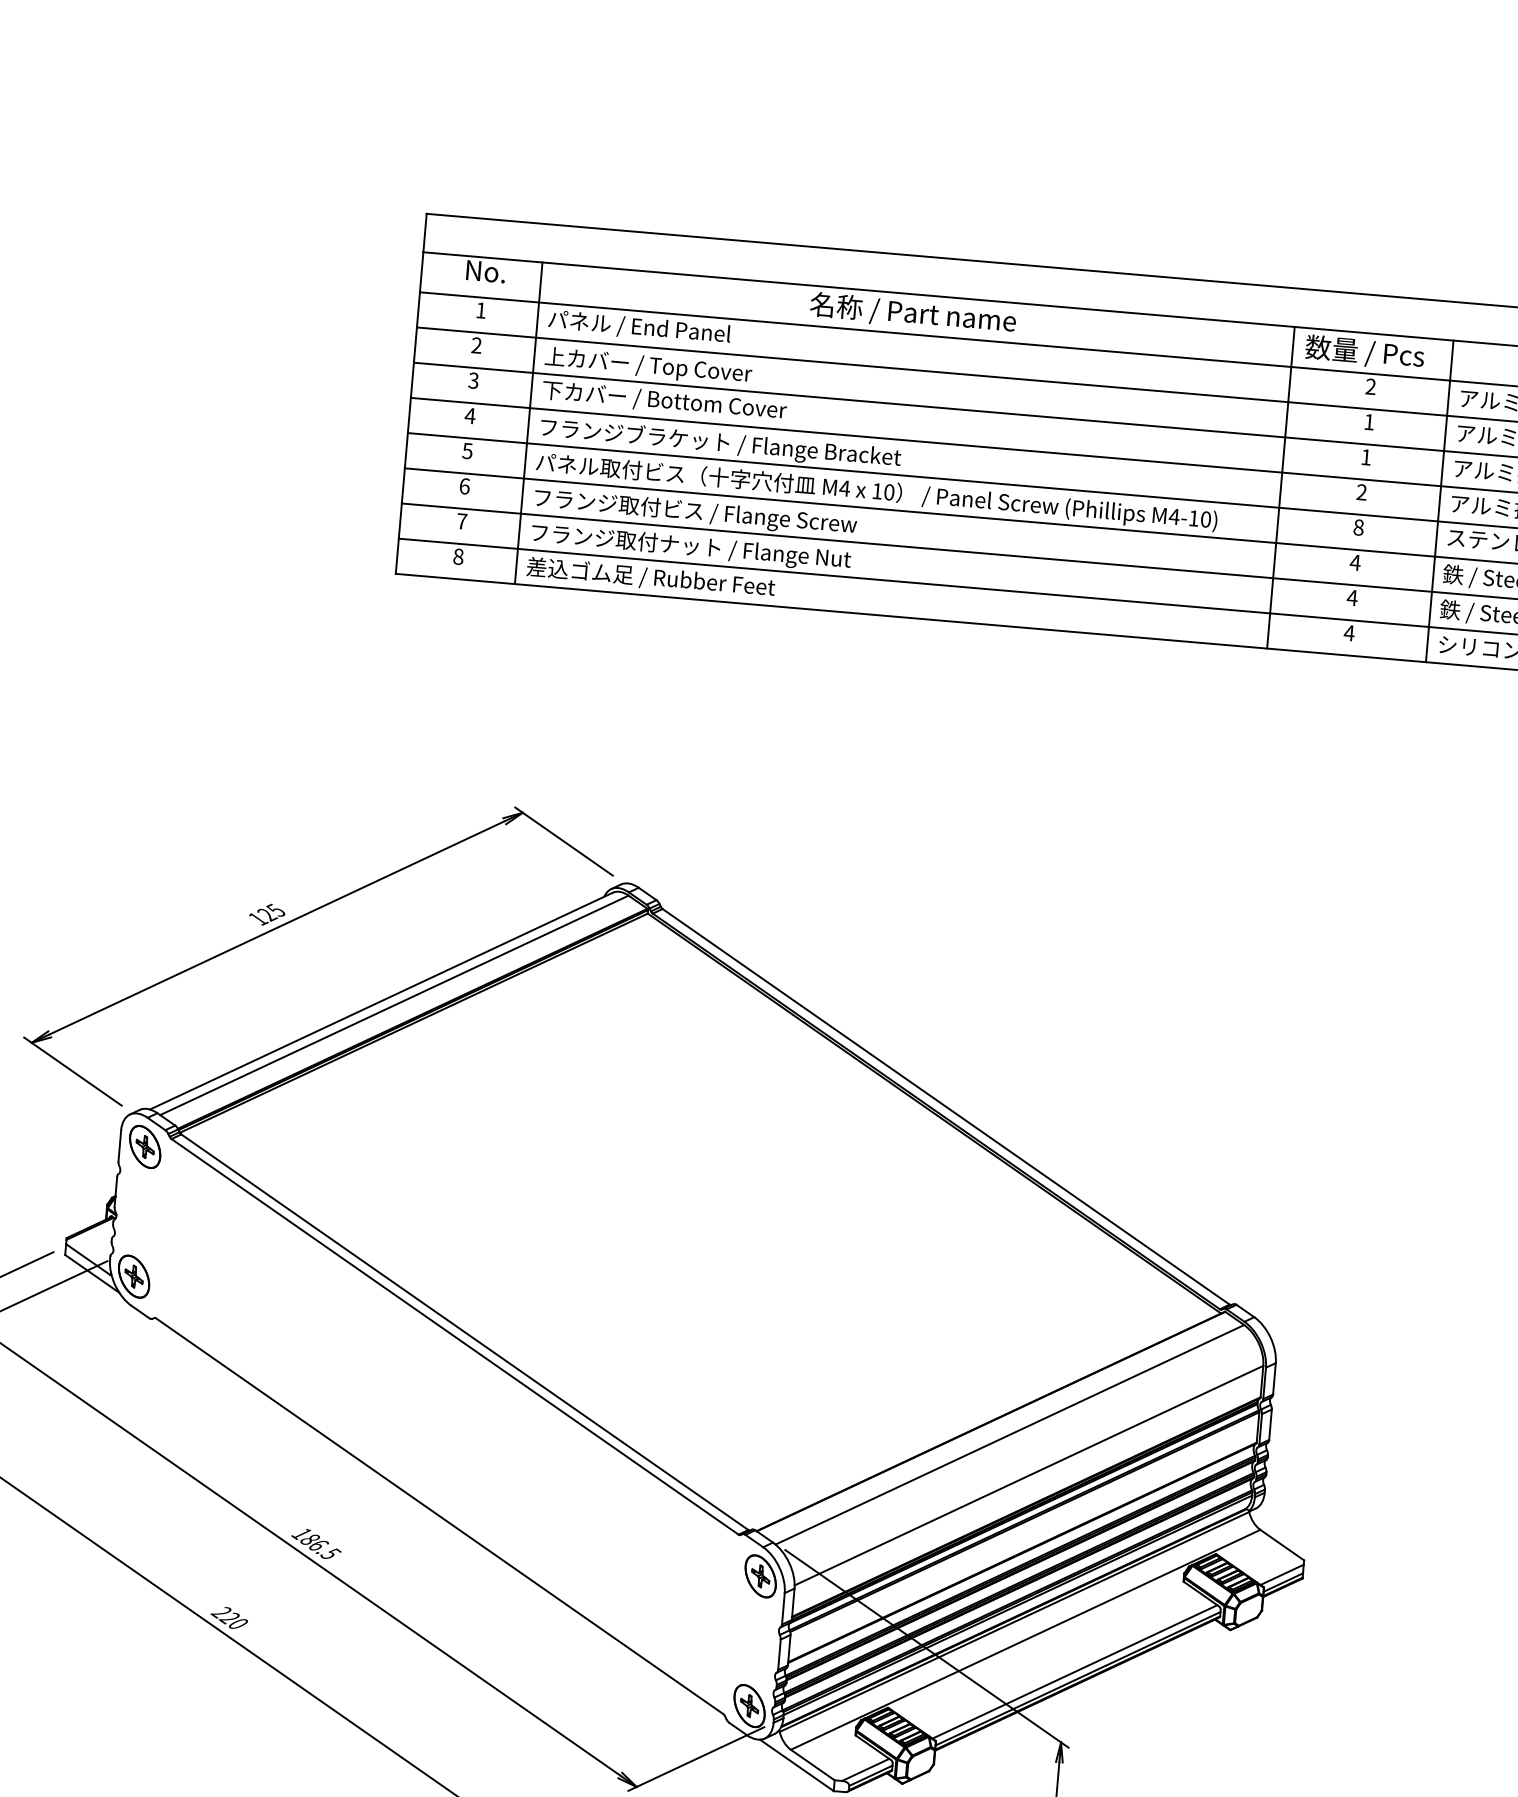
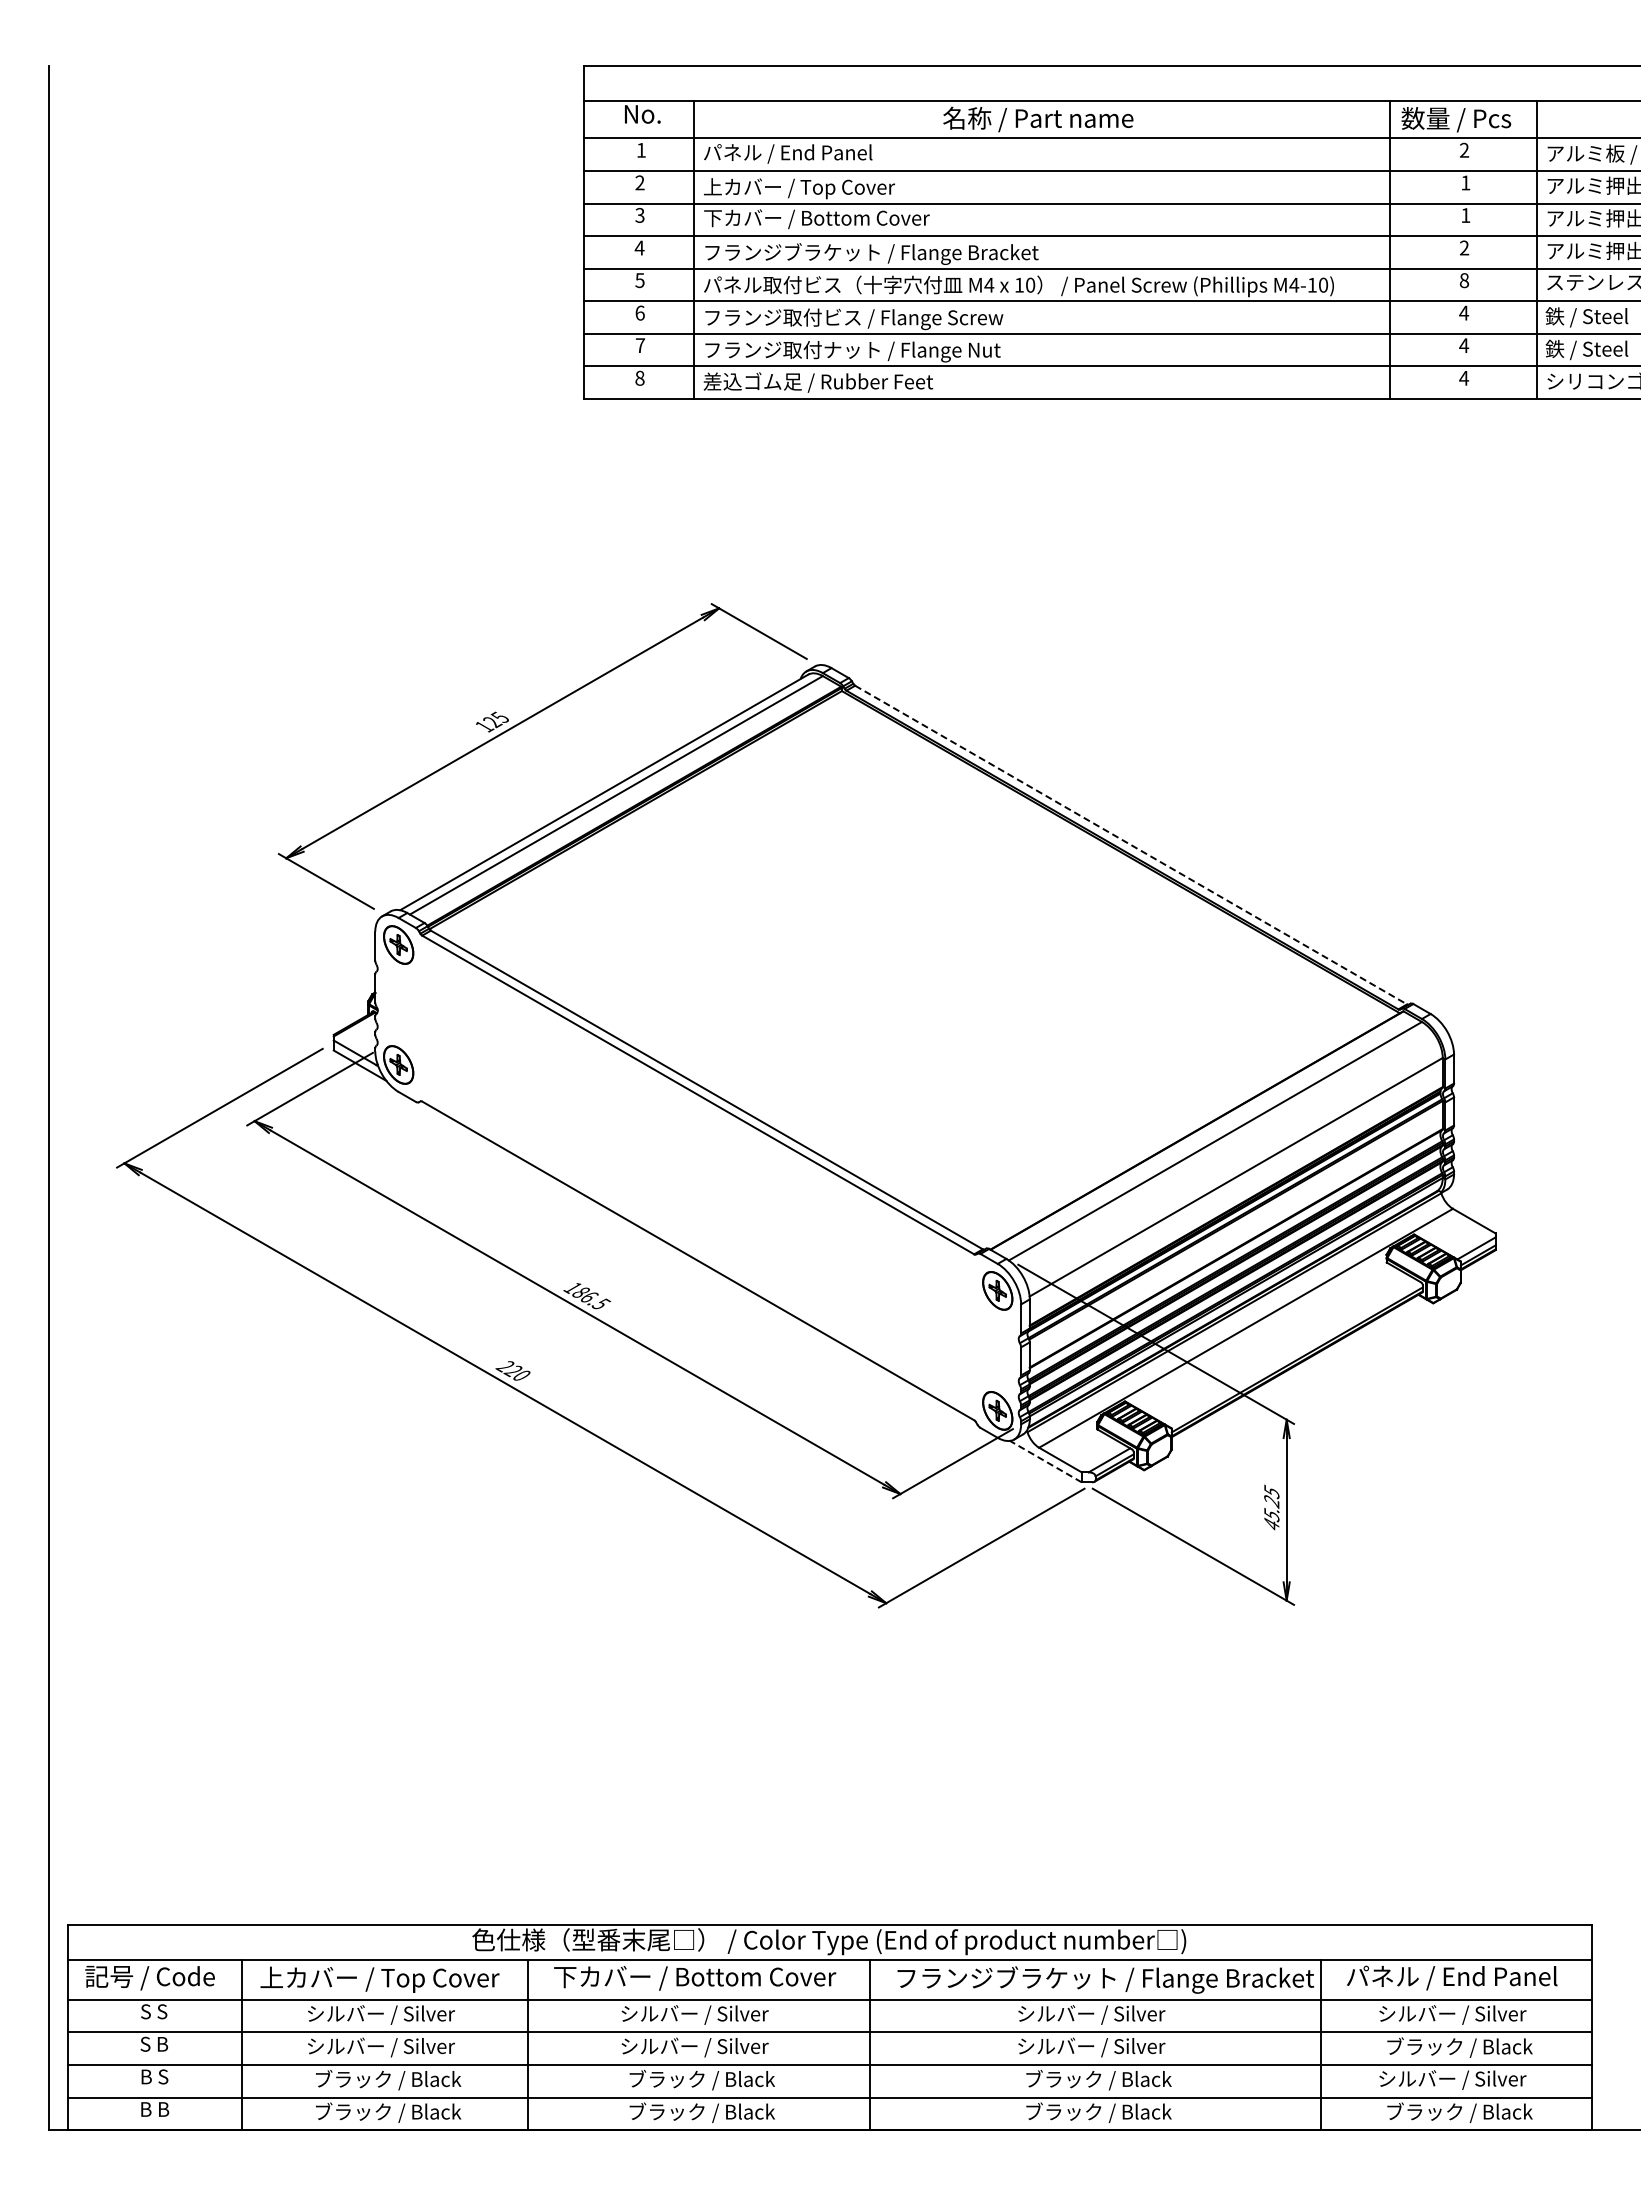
line: (946, 1107) -> (1131, 845), solid -> dashed
line: (1074, 1671) -> (1293, 1353), removed
line: (796, 1765) -> (1045, 1461), solid -> dashed

